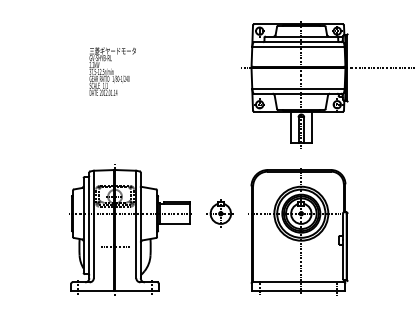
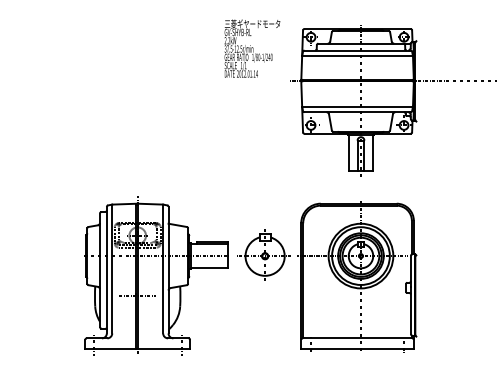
text: (112, 71) -> (252, 48), moved
part: (219, 213) -> (262, 255), size x1.6

